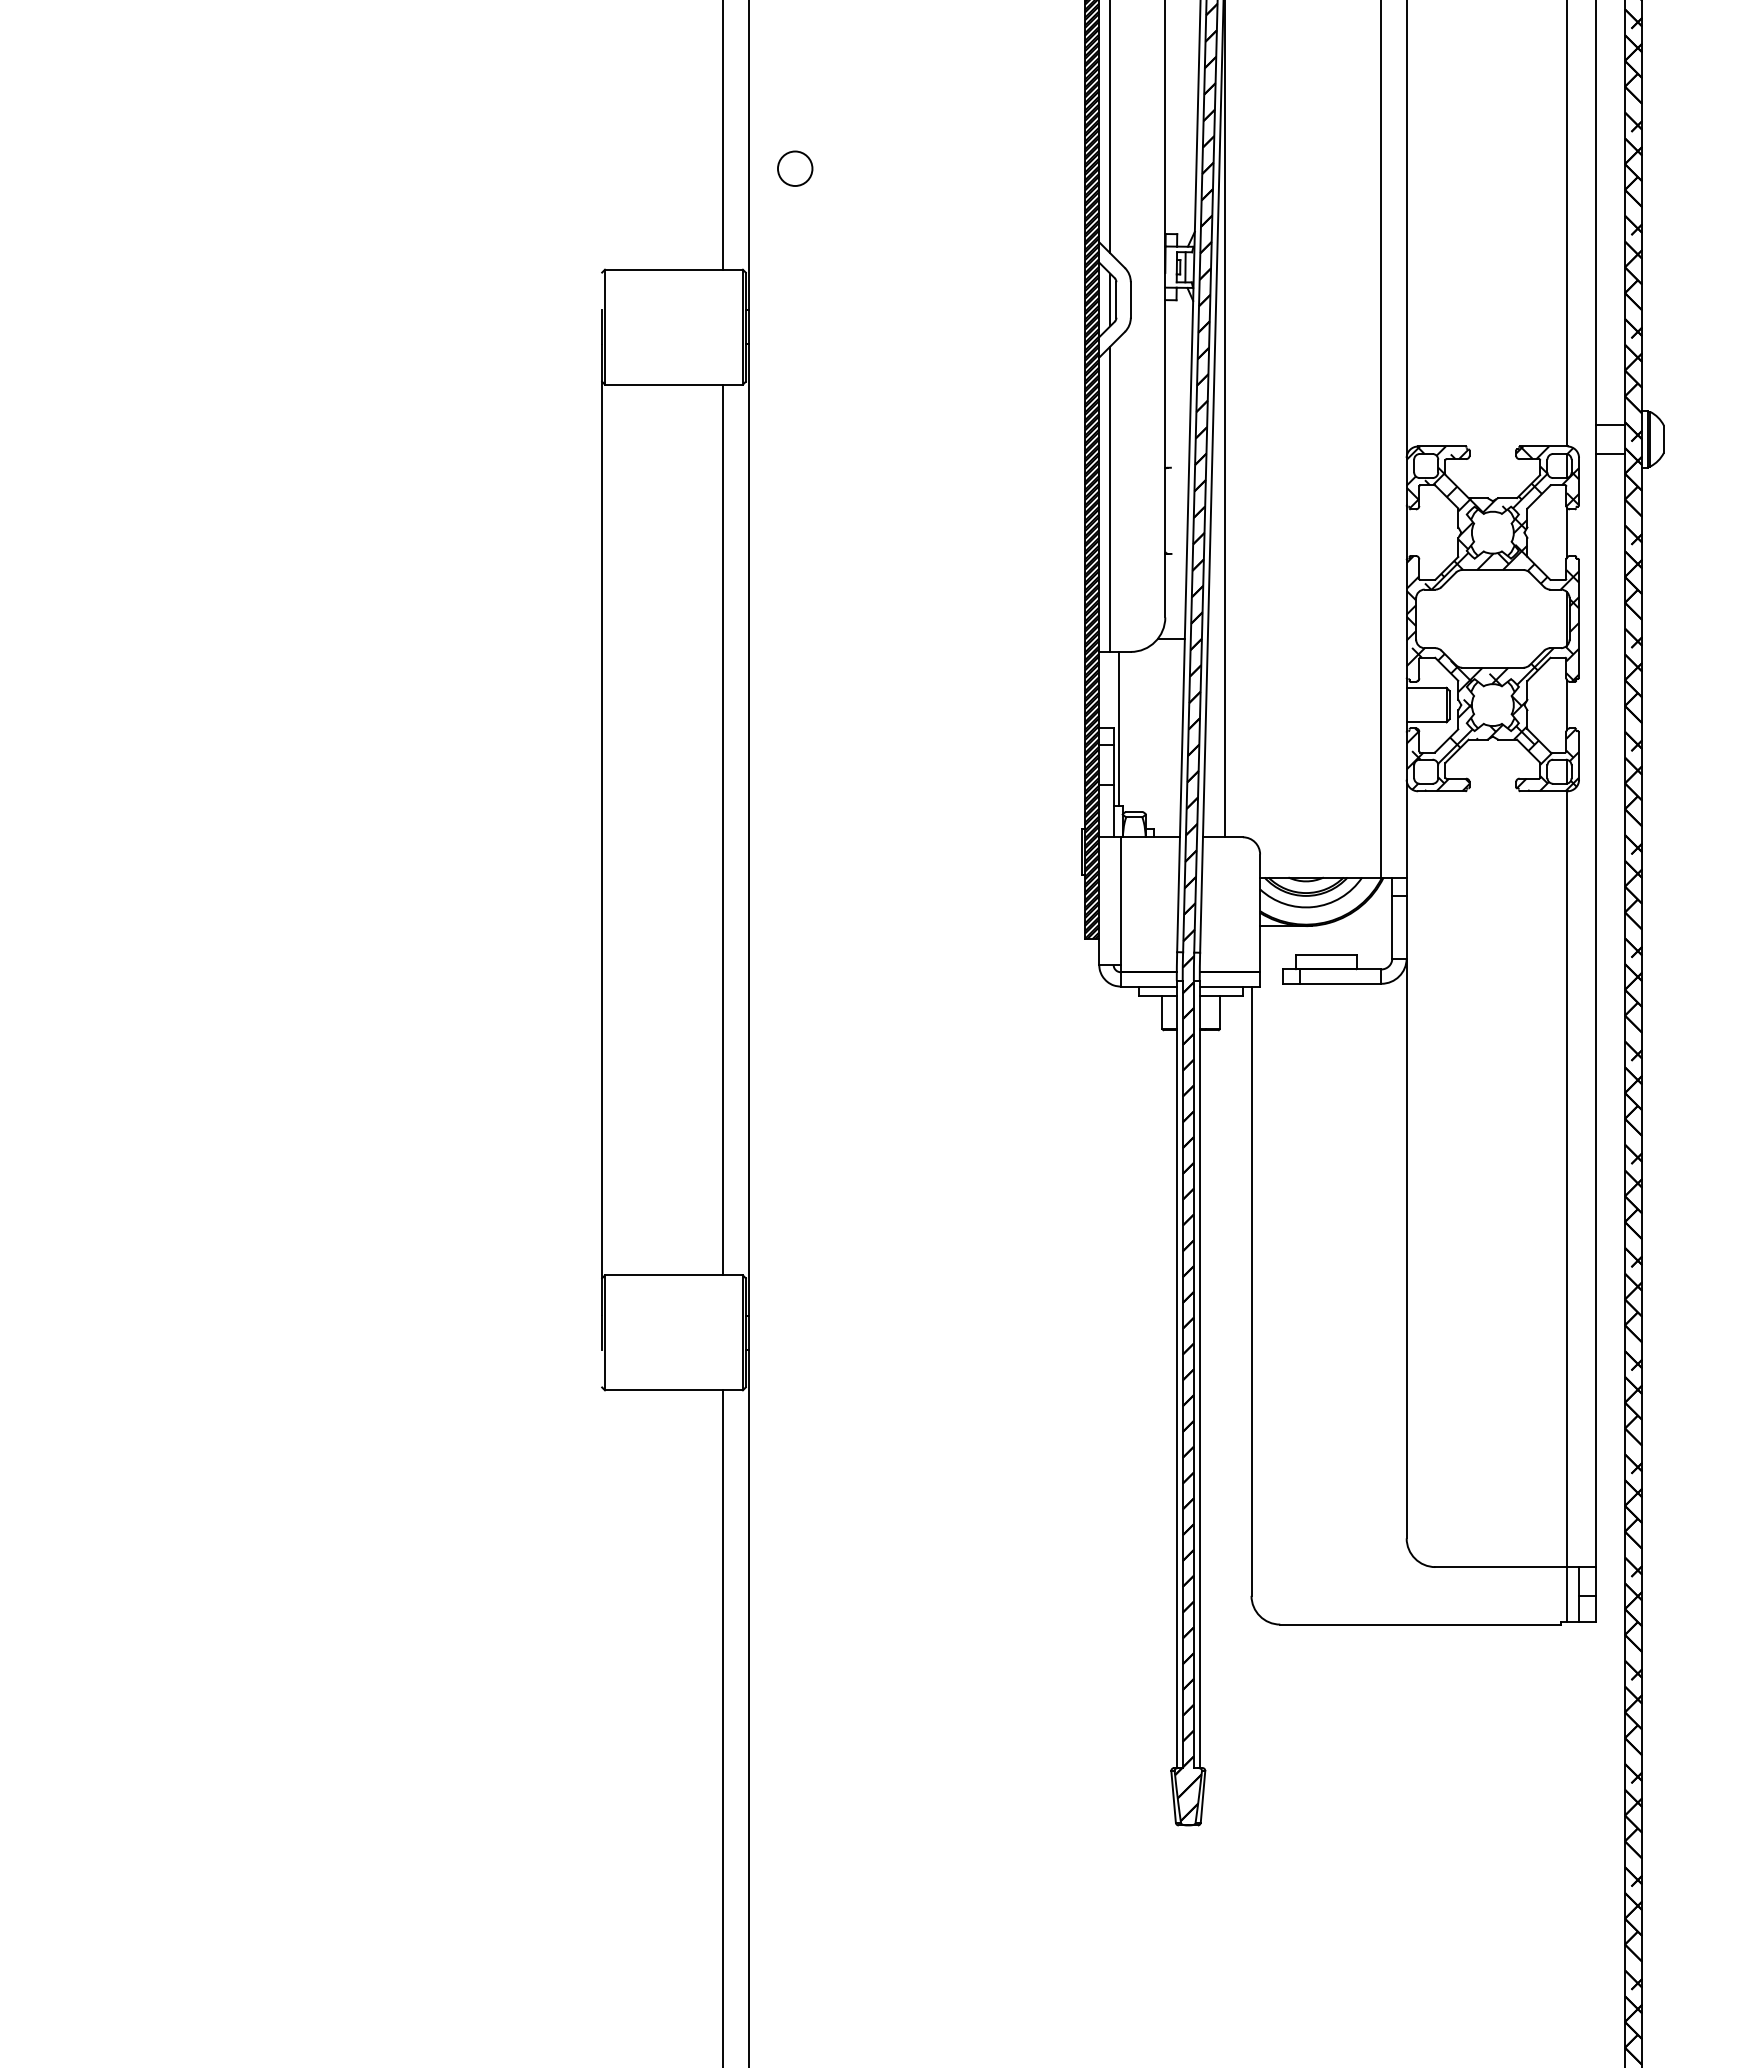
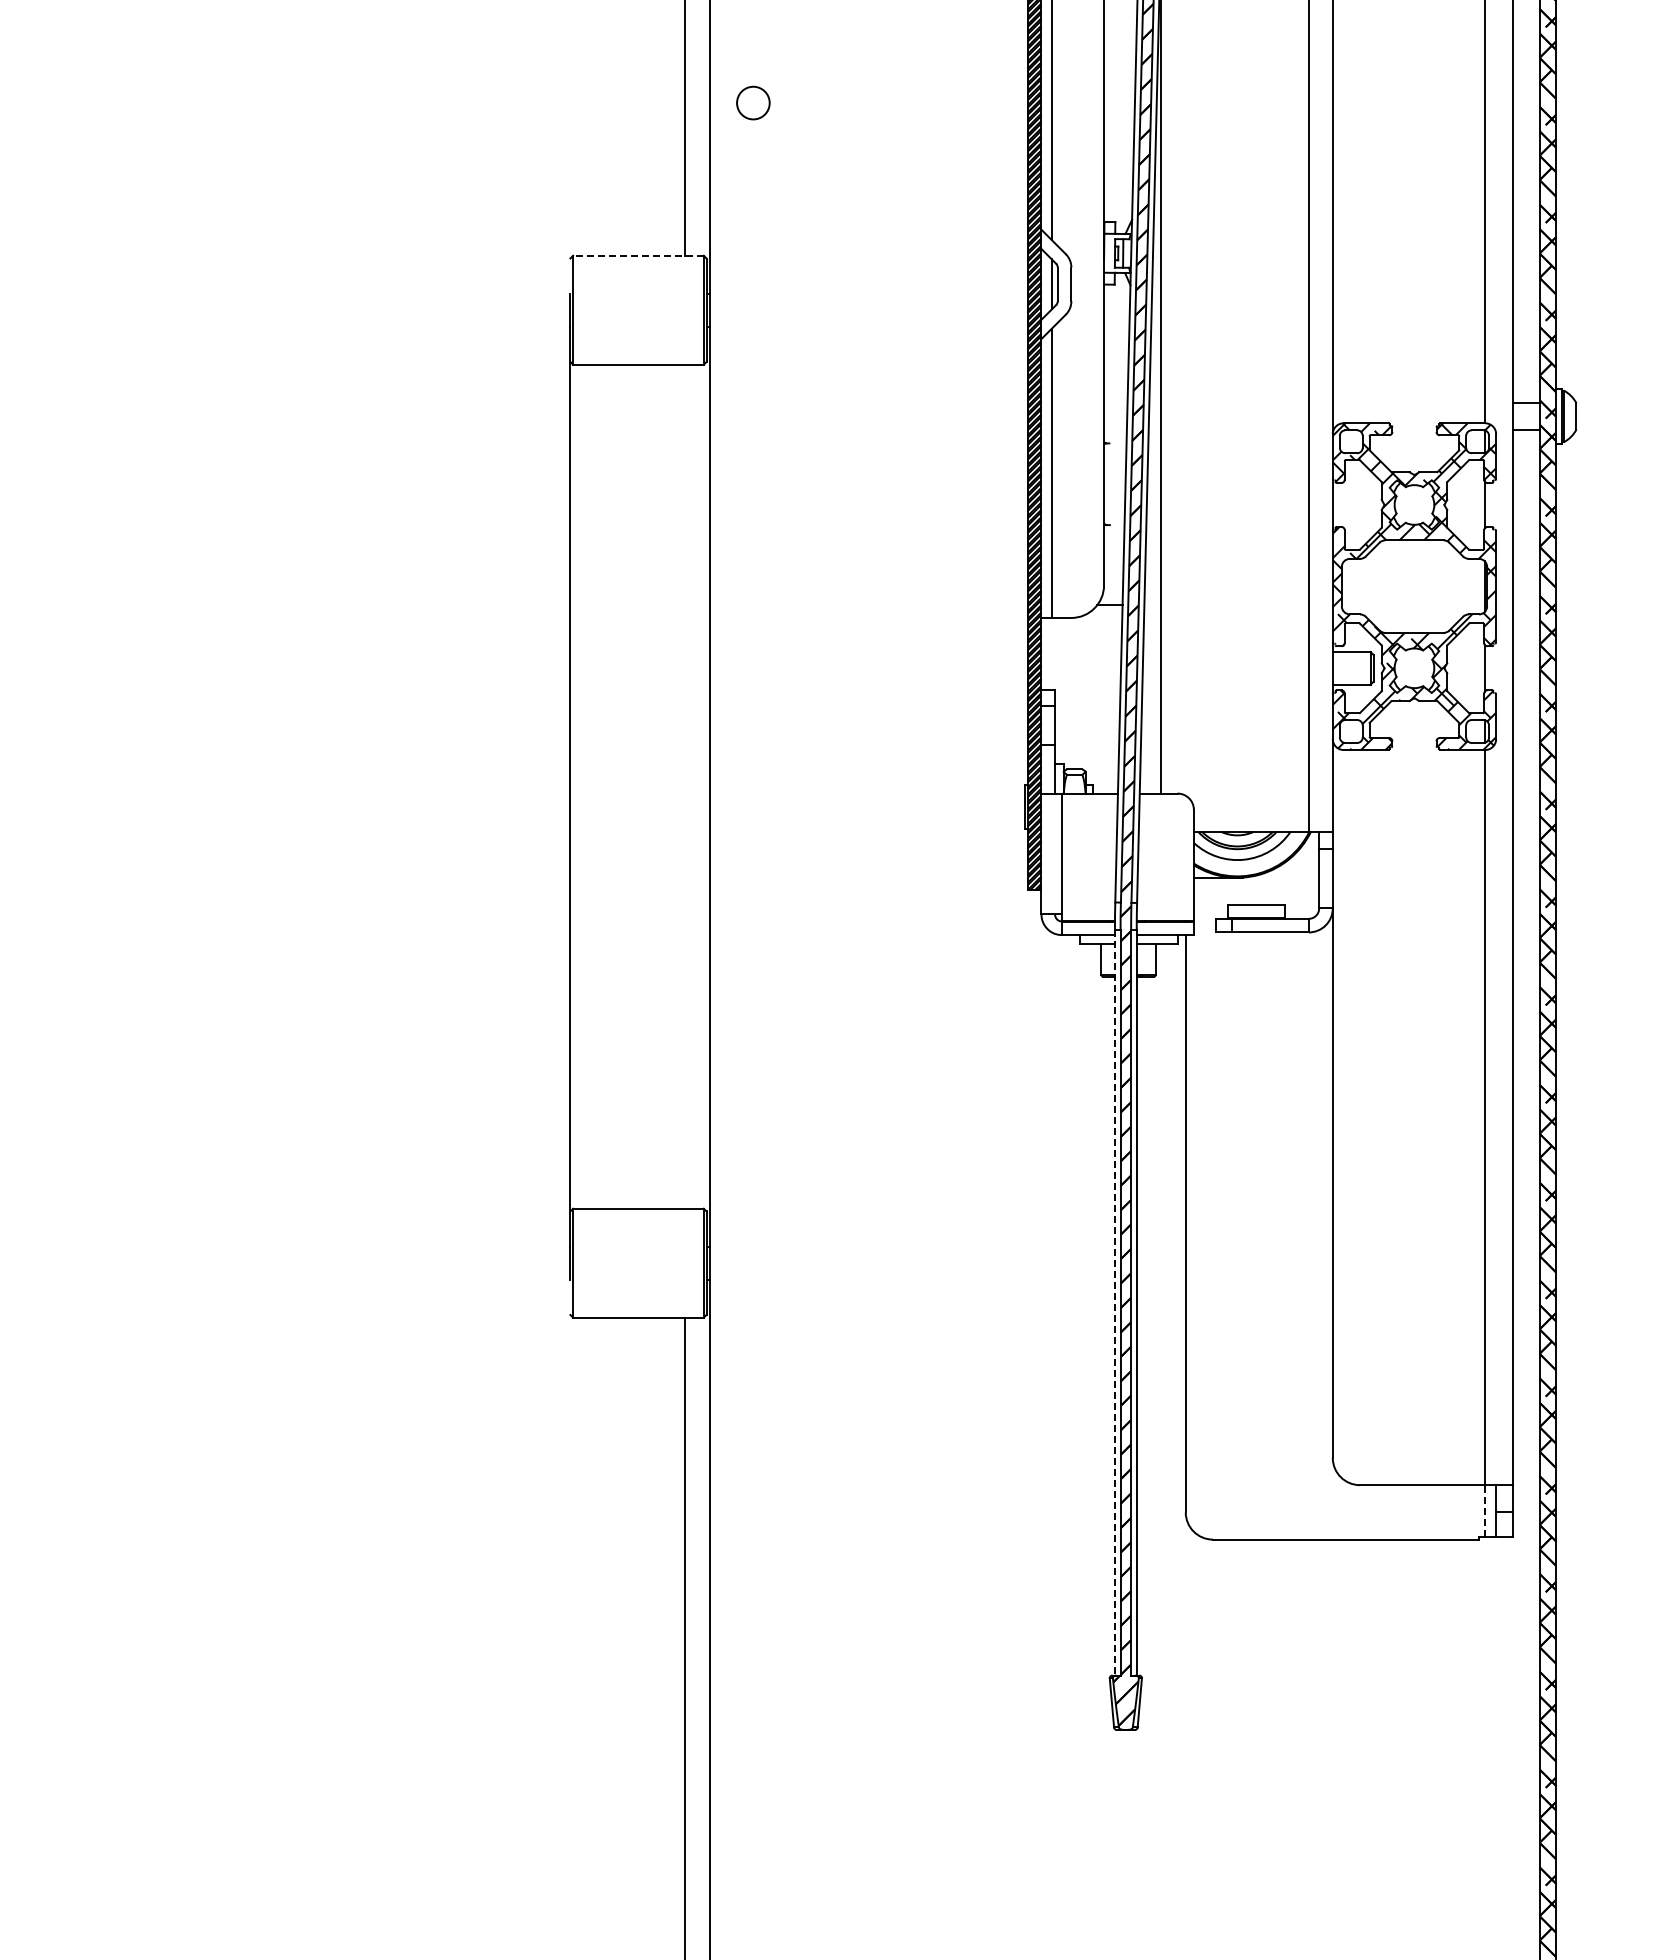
circle: (795, 168) -> (753, 102), moved
line: (672, 269) -> (637, 255), solid -> dashed
line: (1119, 728) -> (1060, 690), removed
line: (722, 829) -> (684, 786), removed
line: (1176, 1375) -> (1114, 1303), solid -> dashed
line: (1566, 1594) -> (1484, 1511), solid -> dashed

